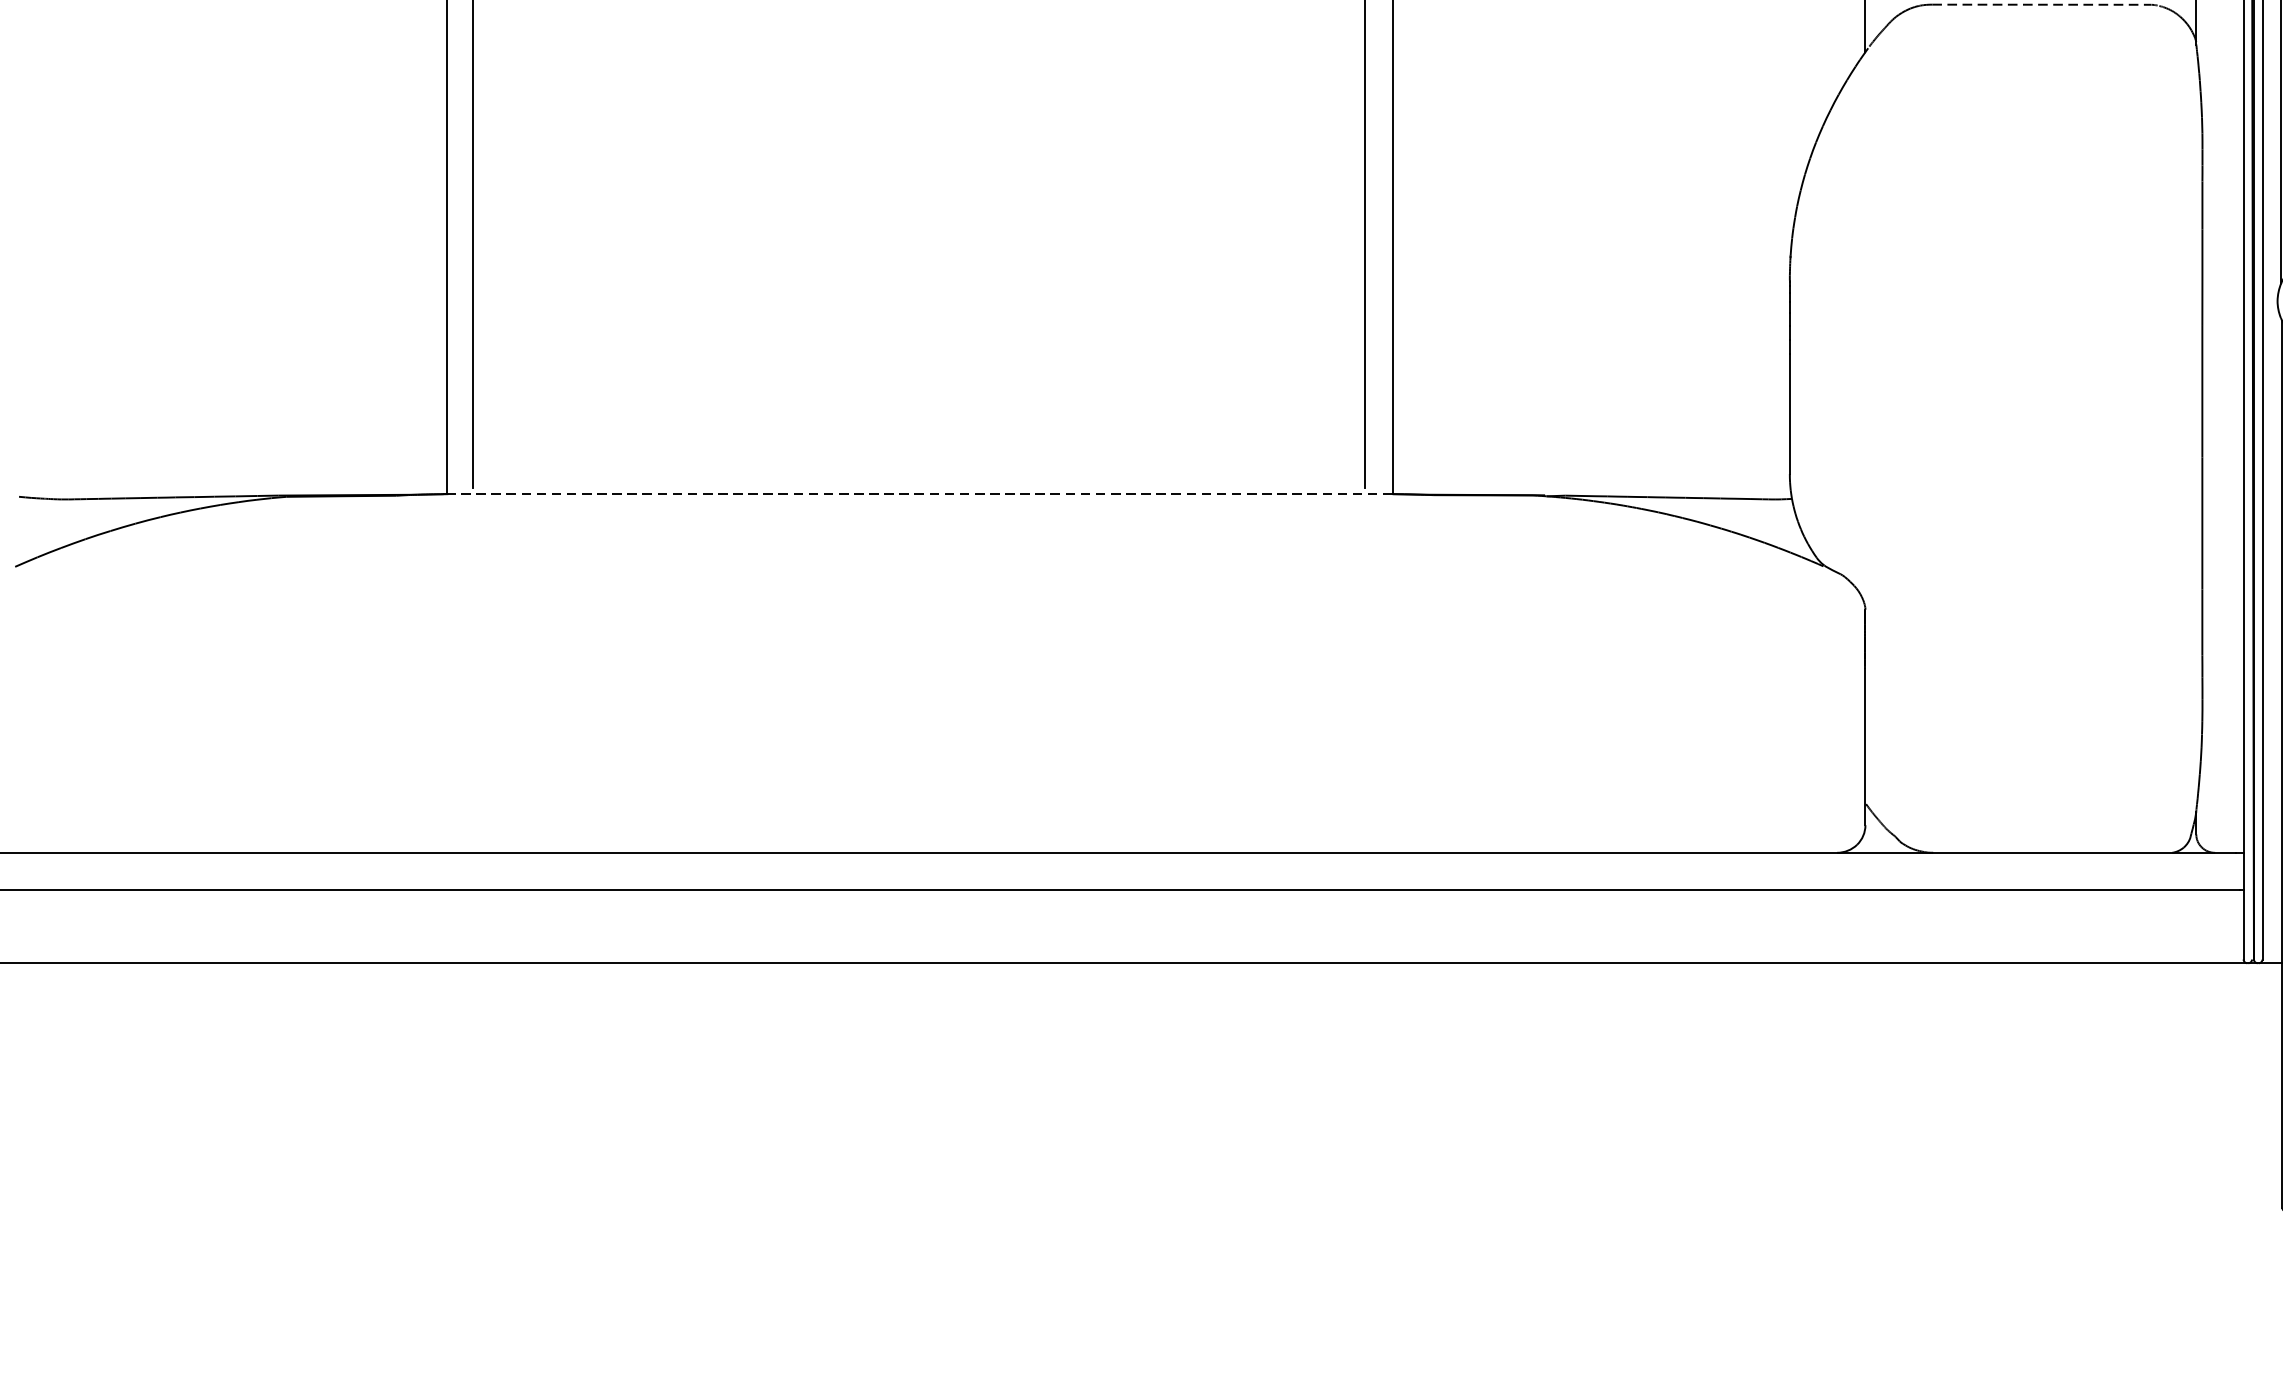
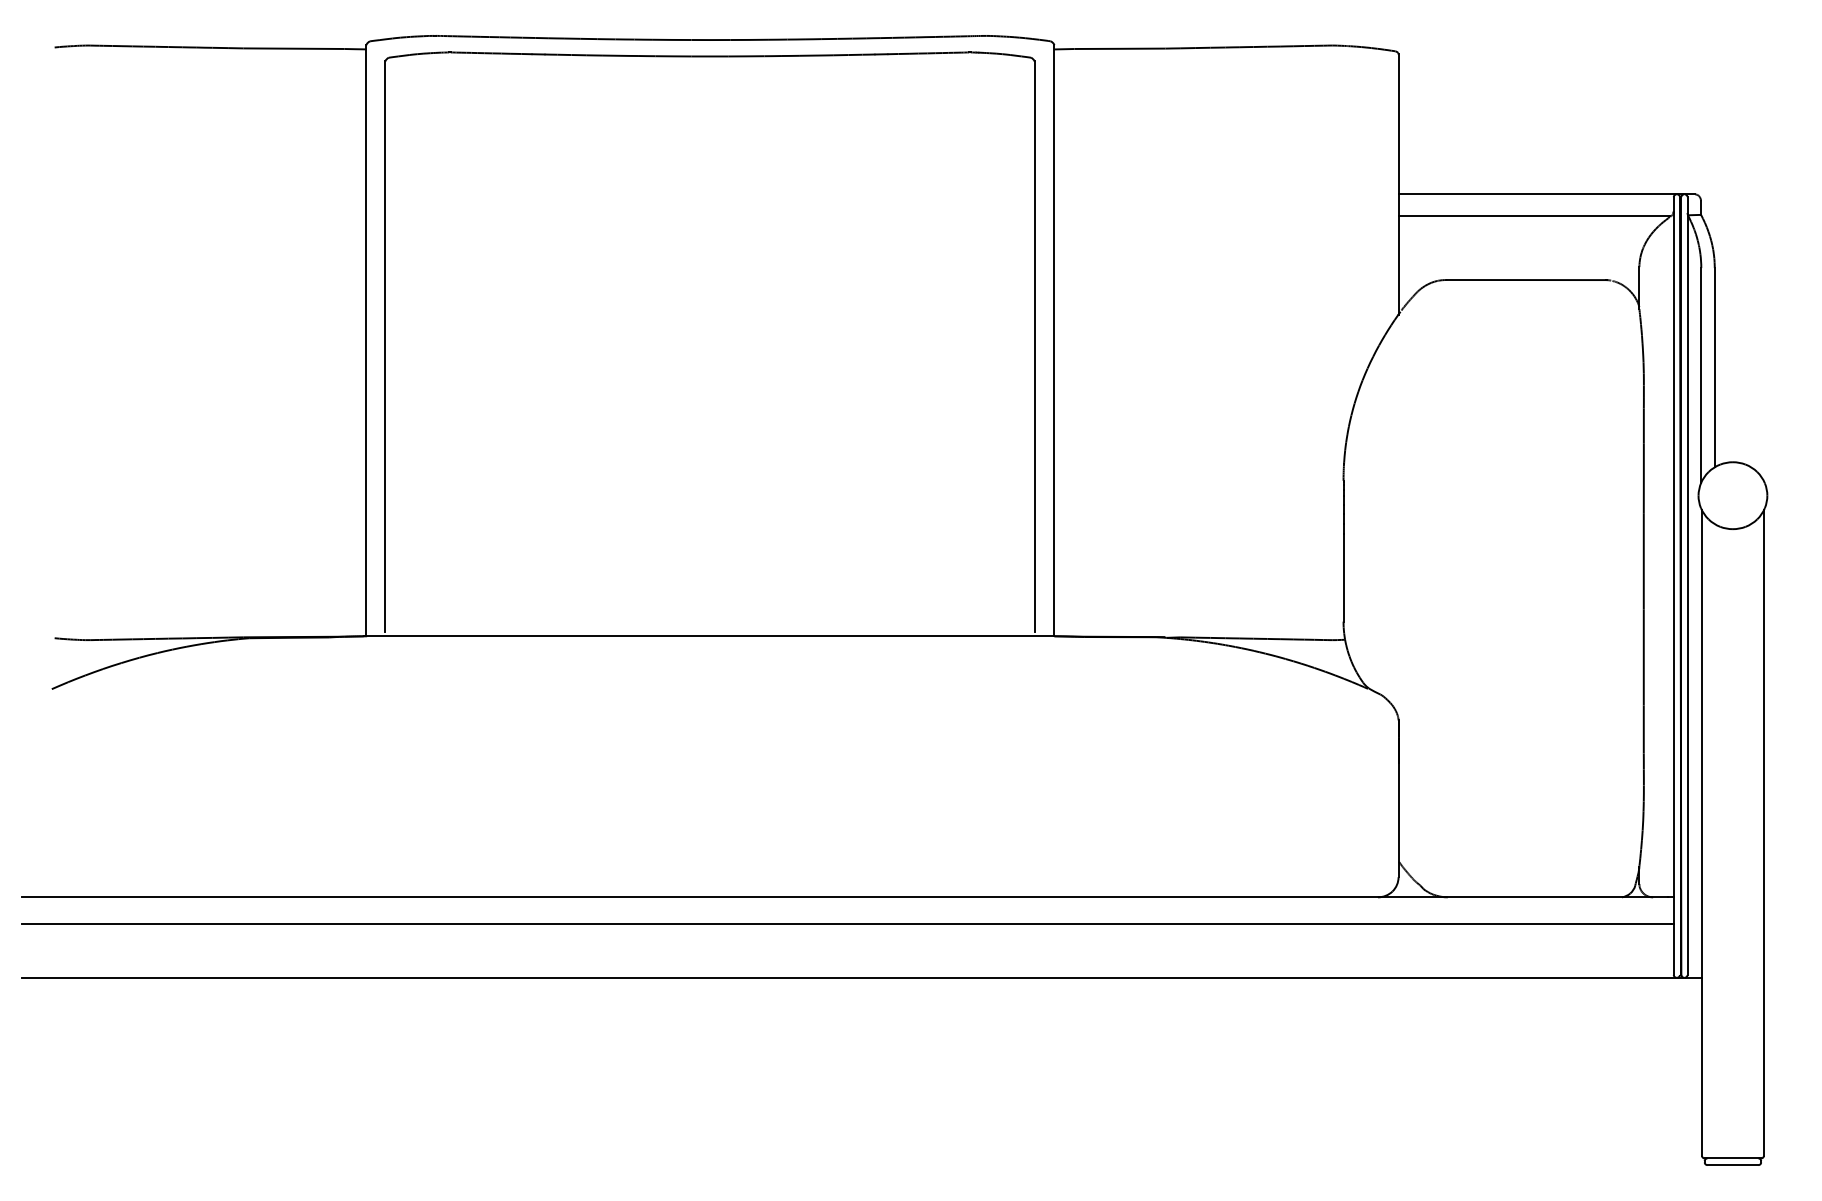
line: (2041, 5) -> (1526, 280), dashed -> solid
line: (920, 494) -> (710, 636), dashed -> solid

